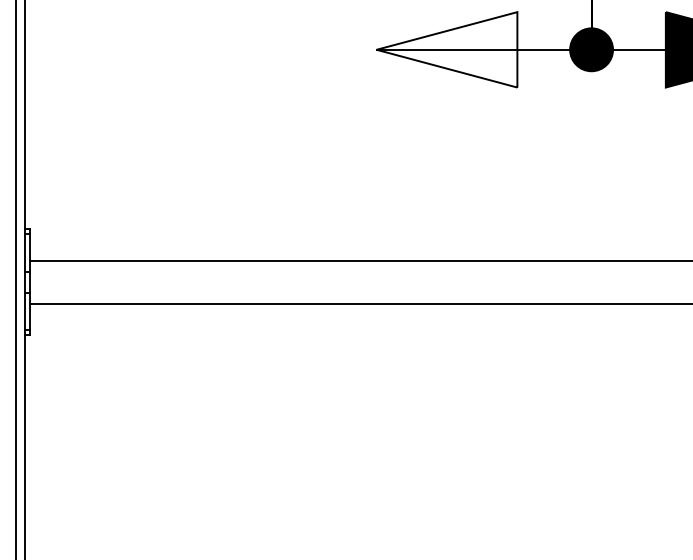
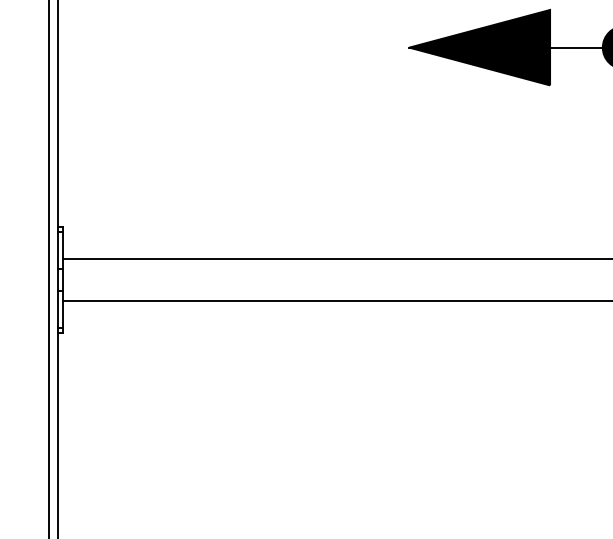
fill: (446, 49) -> (479, 47), added

